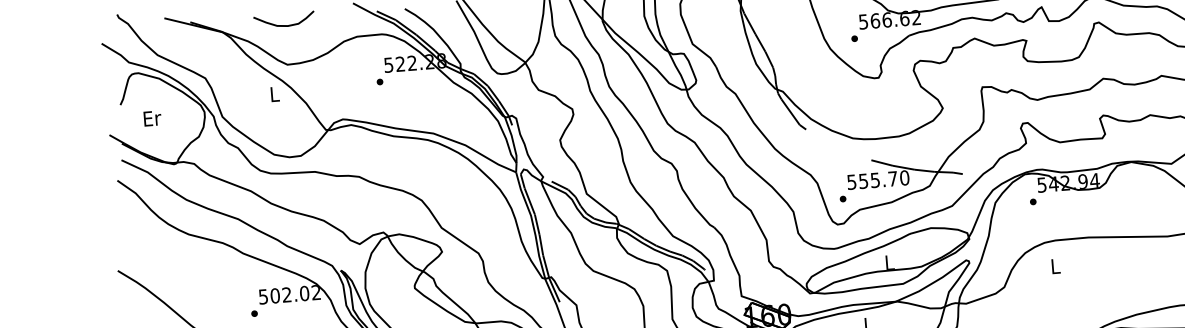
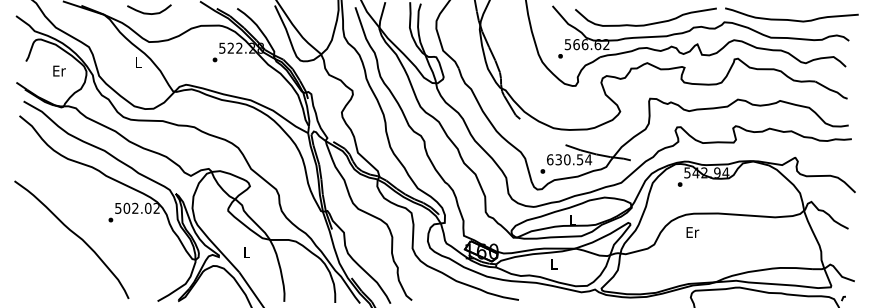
text: (152, 117) -> (59, 70), moved
text: (878, 179) -> (569, 159), 555.70 -> 630.54
text: (1055, 266) -> (692, 232), L -> Er

